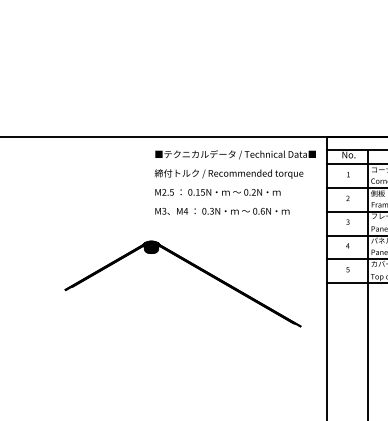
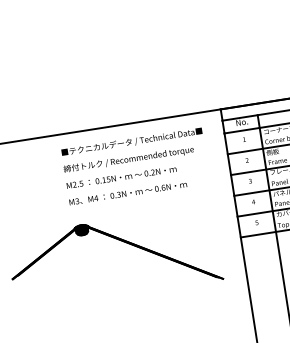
text: (234, 182) -> (134, 166), moved

